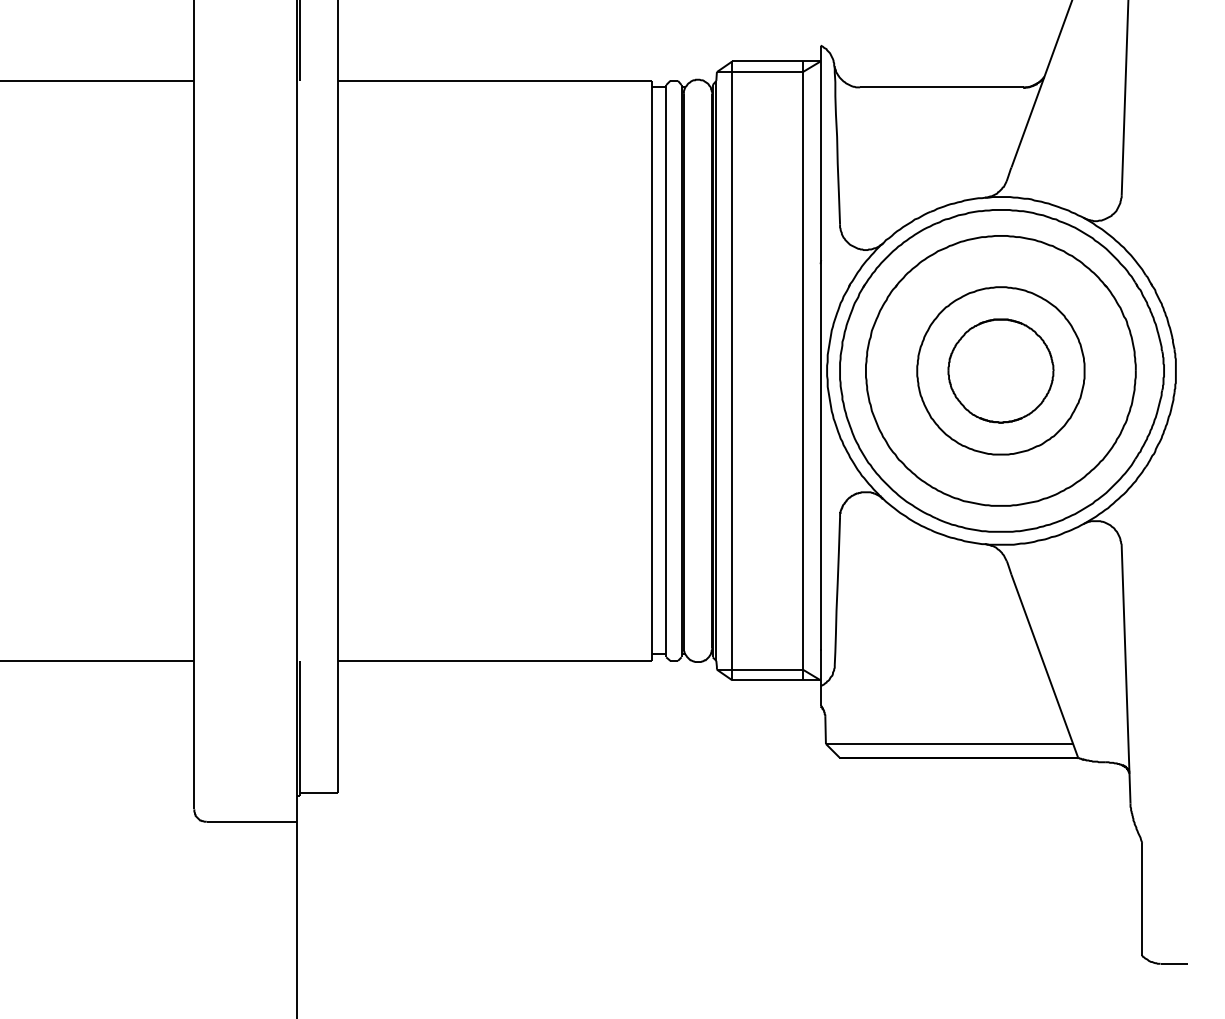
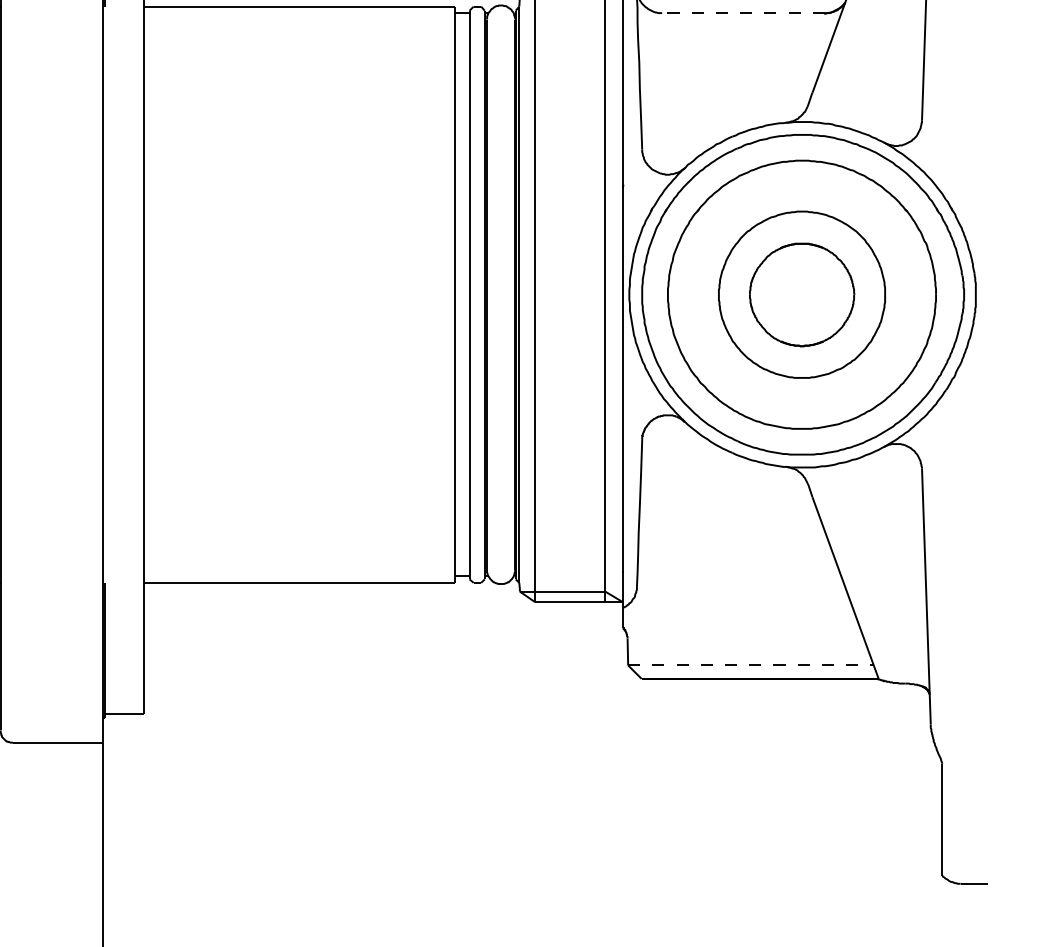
line: (941, 87) -> (742, 13), solid -> dashed
line: (949, 743) -> (750, 664), solid -> dashed

